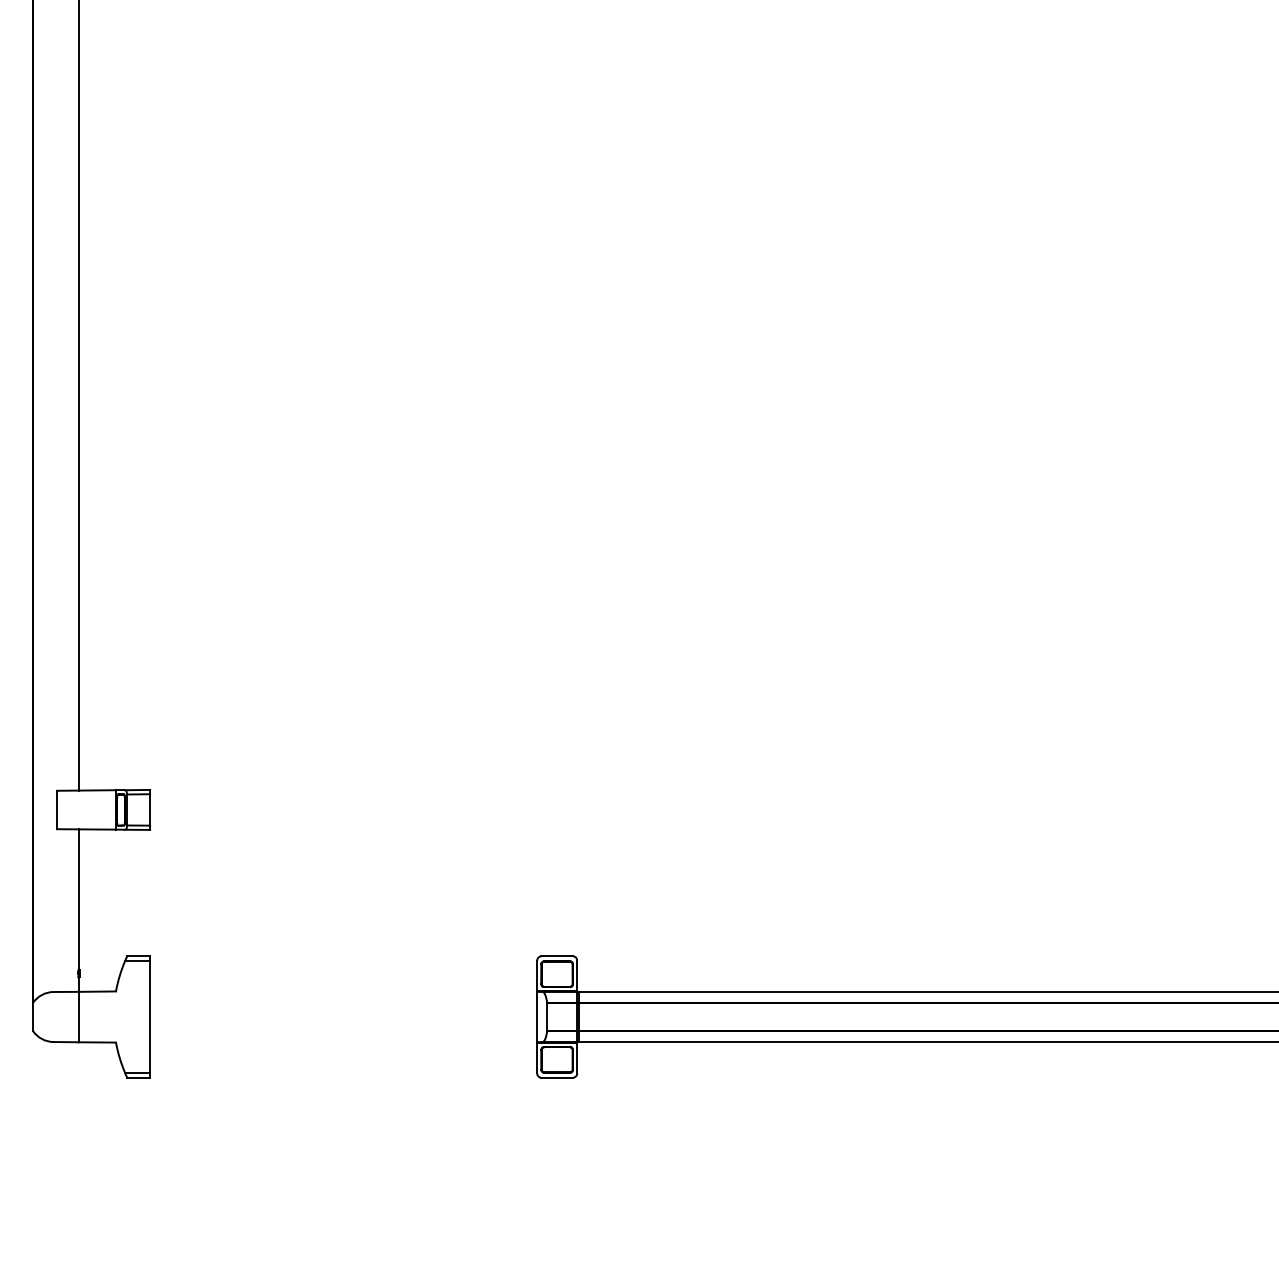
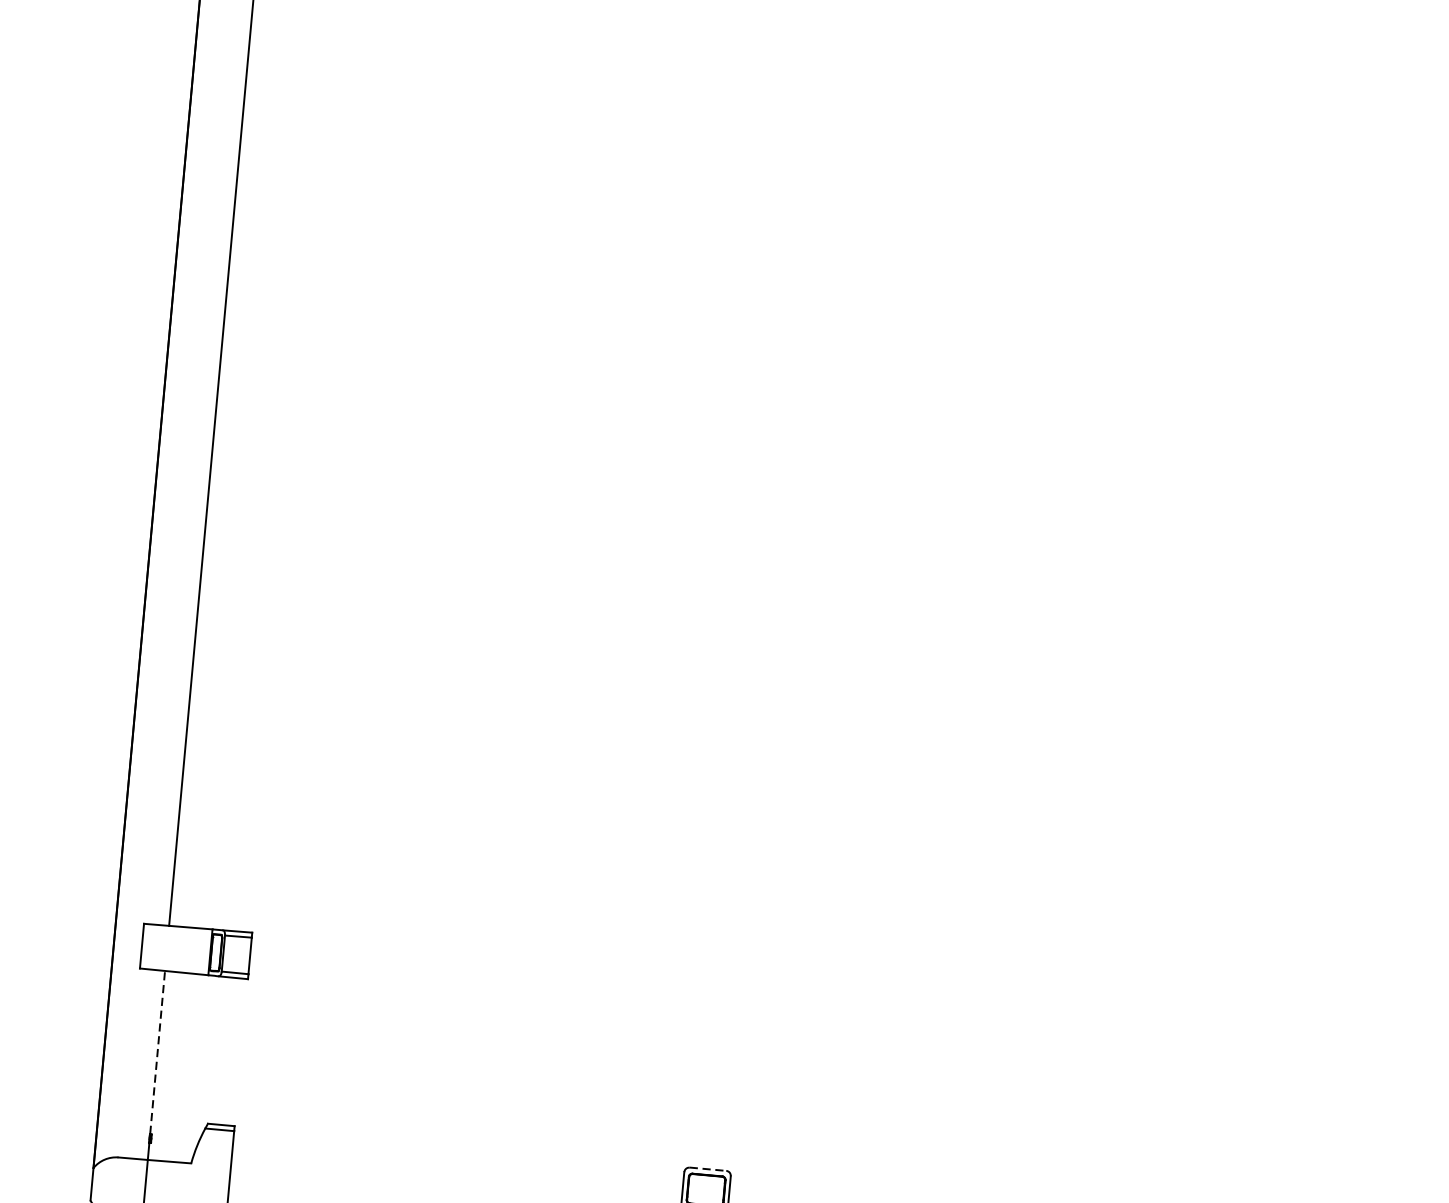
line: (78, 898) -> (157, 1051), solid -> dashed
line: (557, 956) -> (708, 1169), solid -> dashed

